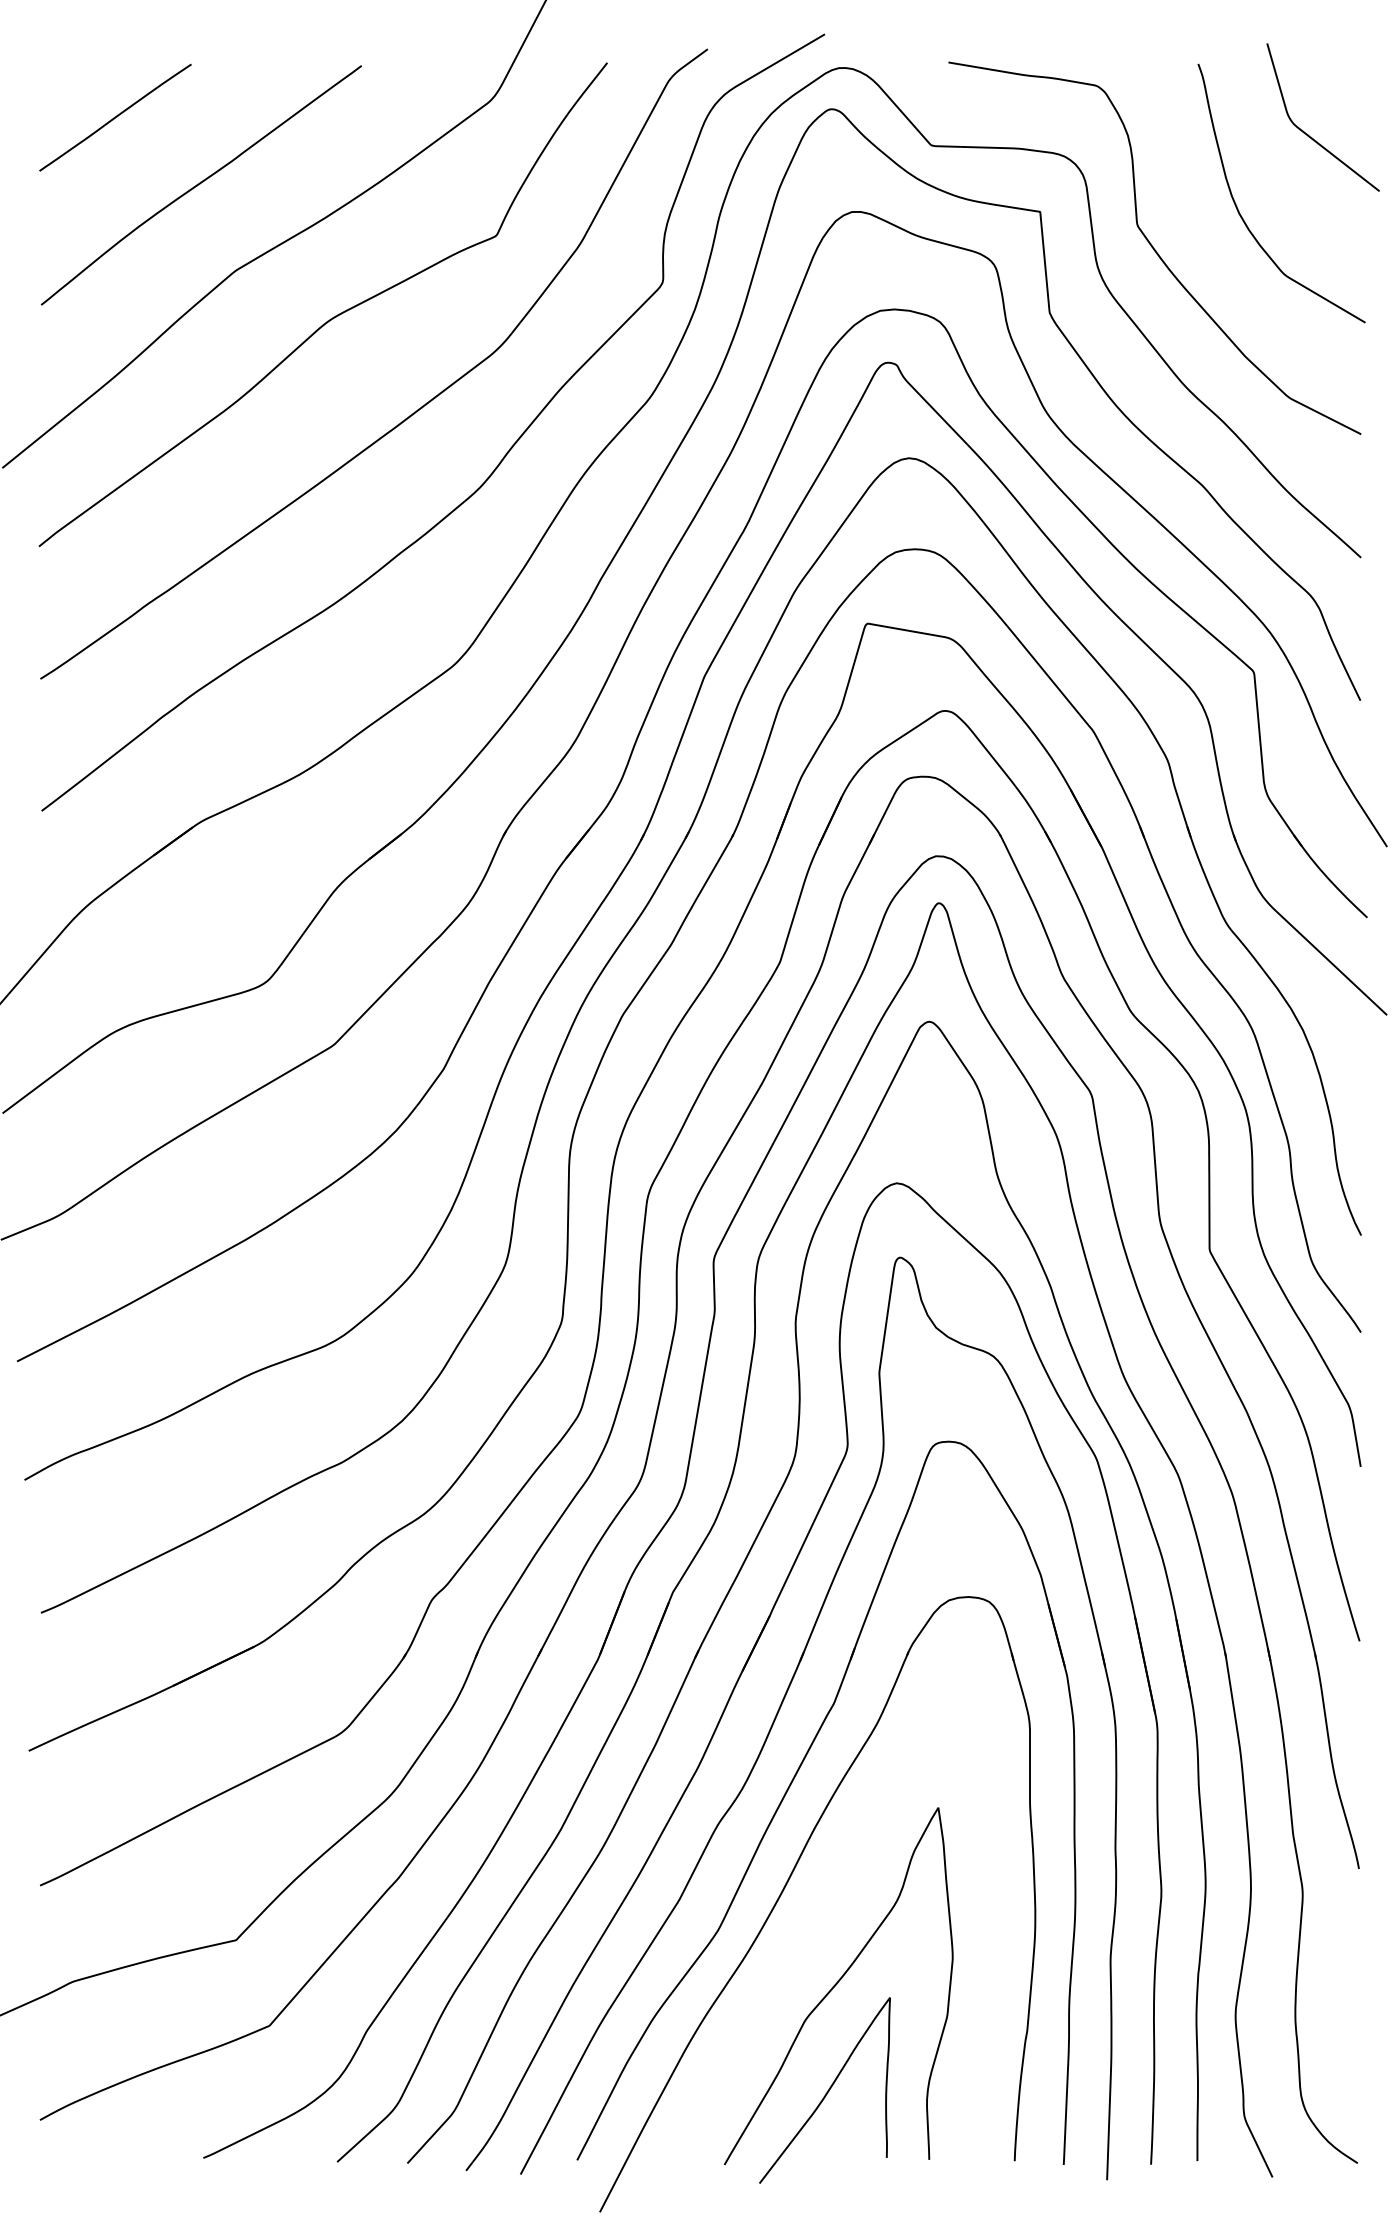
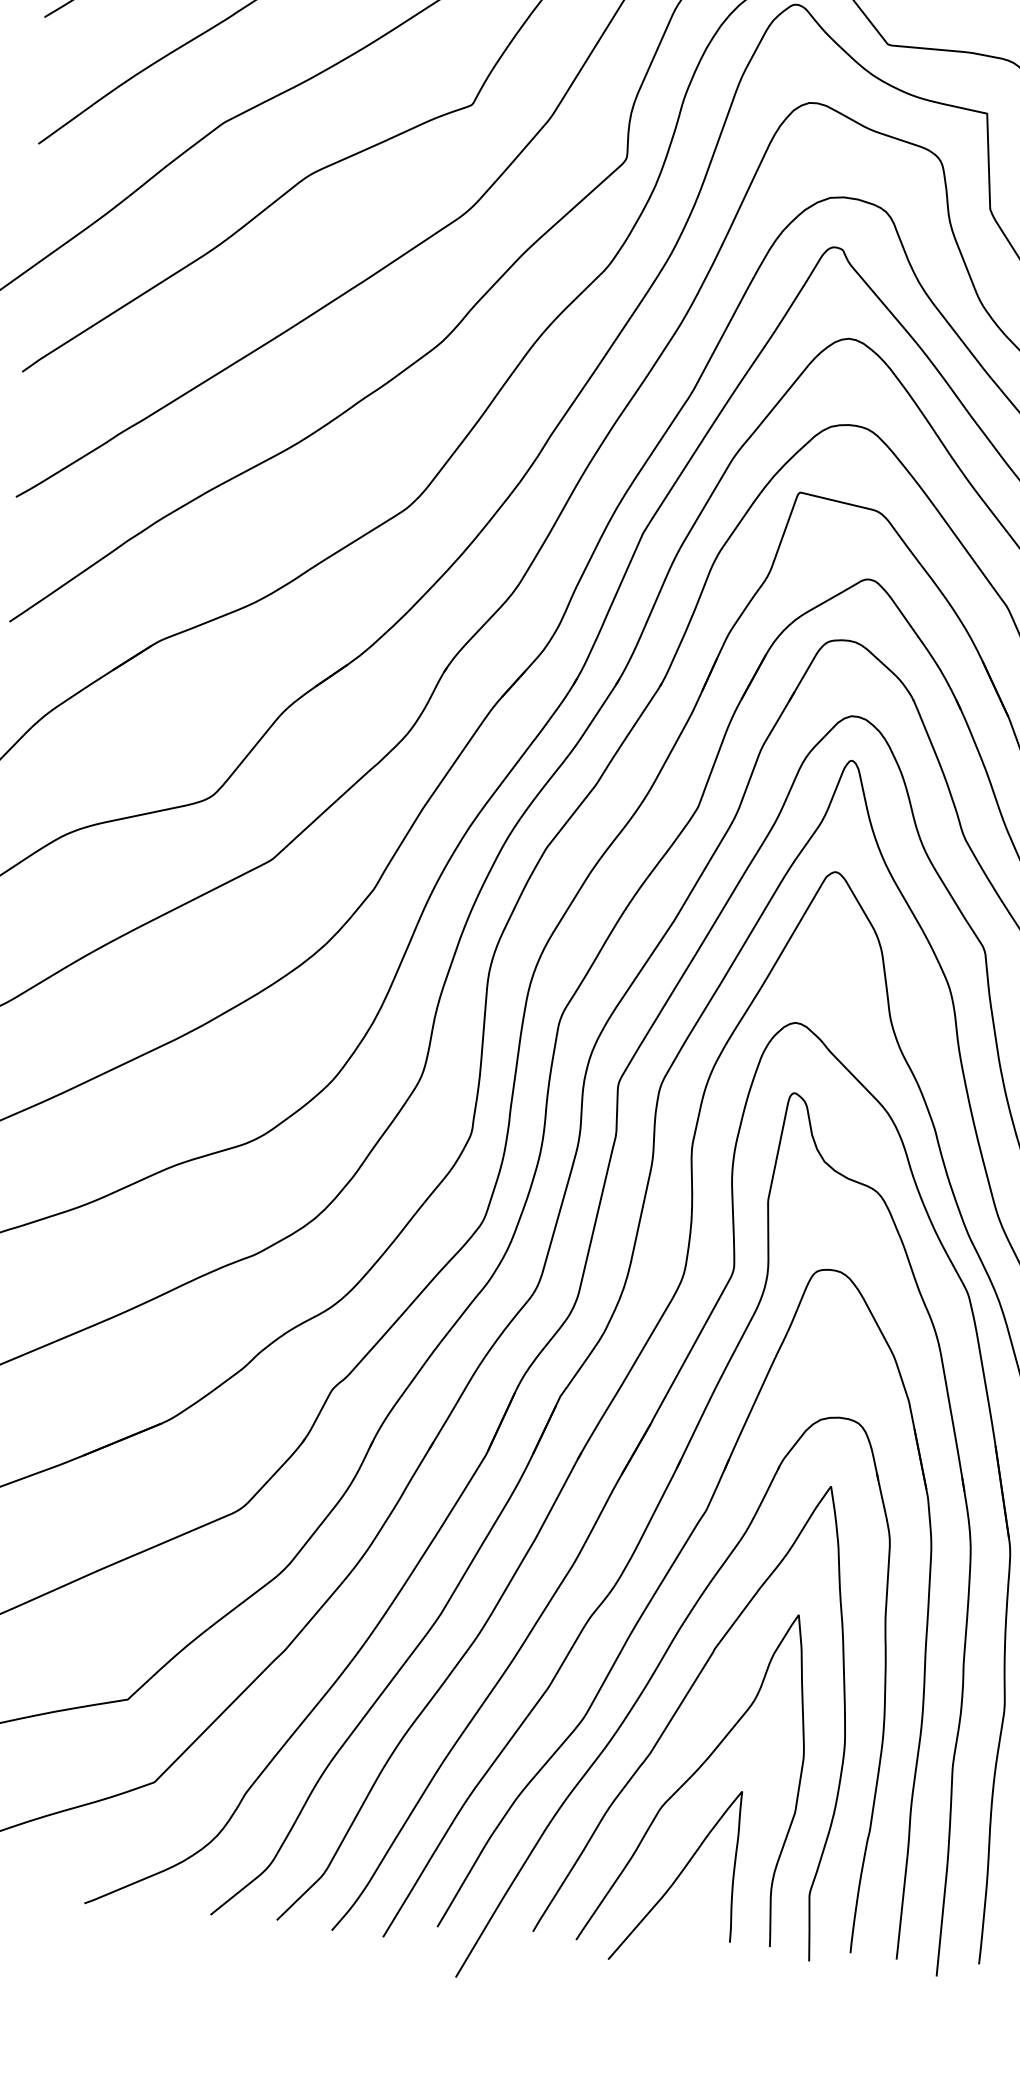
curve: (819, 1912) -> (680, 1707), added

